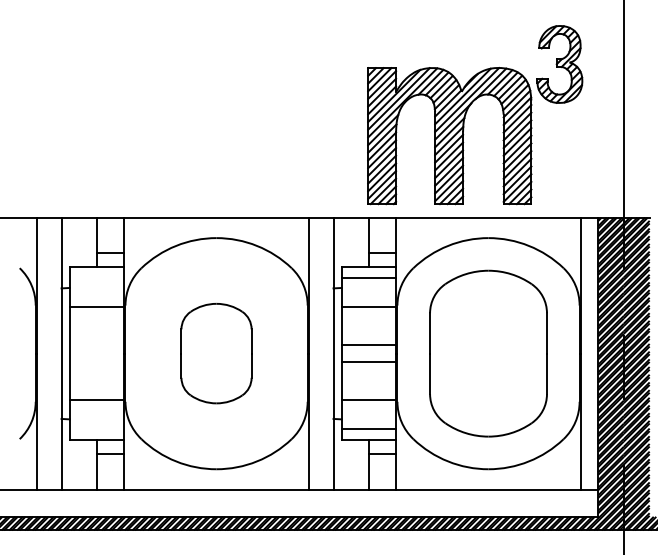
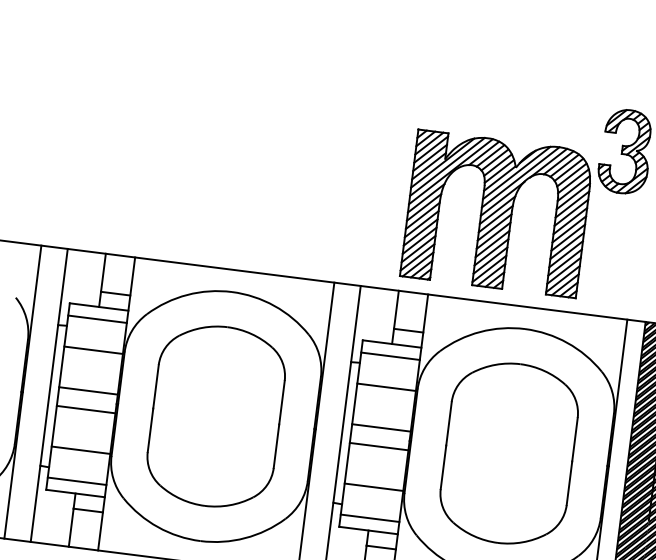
line: (96, 278) -> (97, 319), added
line: (96, 344) -> (88, 390), added
part: (216, 353) -> (216, 416), size x1.67
line: (96, 362) -> (85, 409), added
line: (96, 428) -> (76, 480), added

